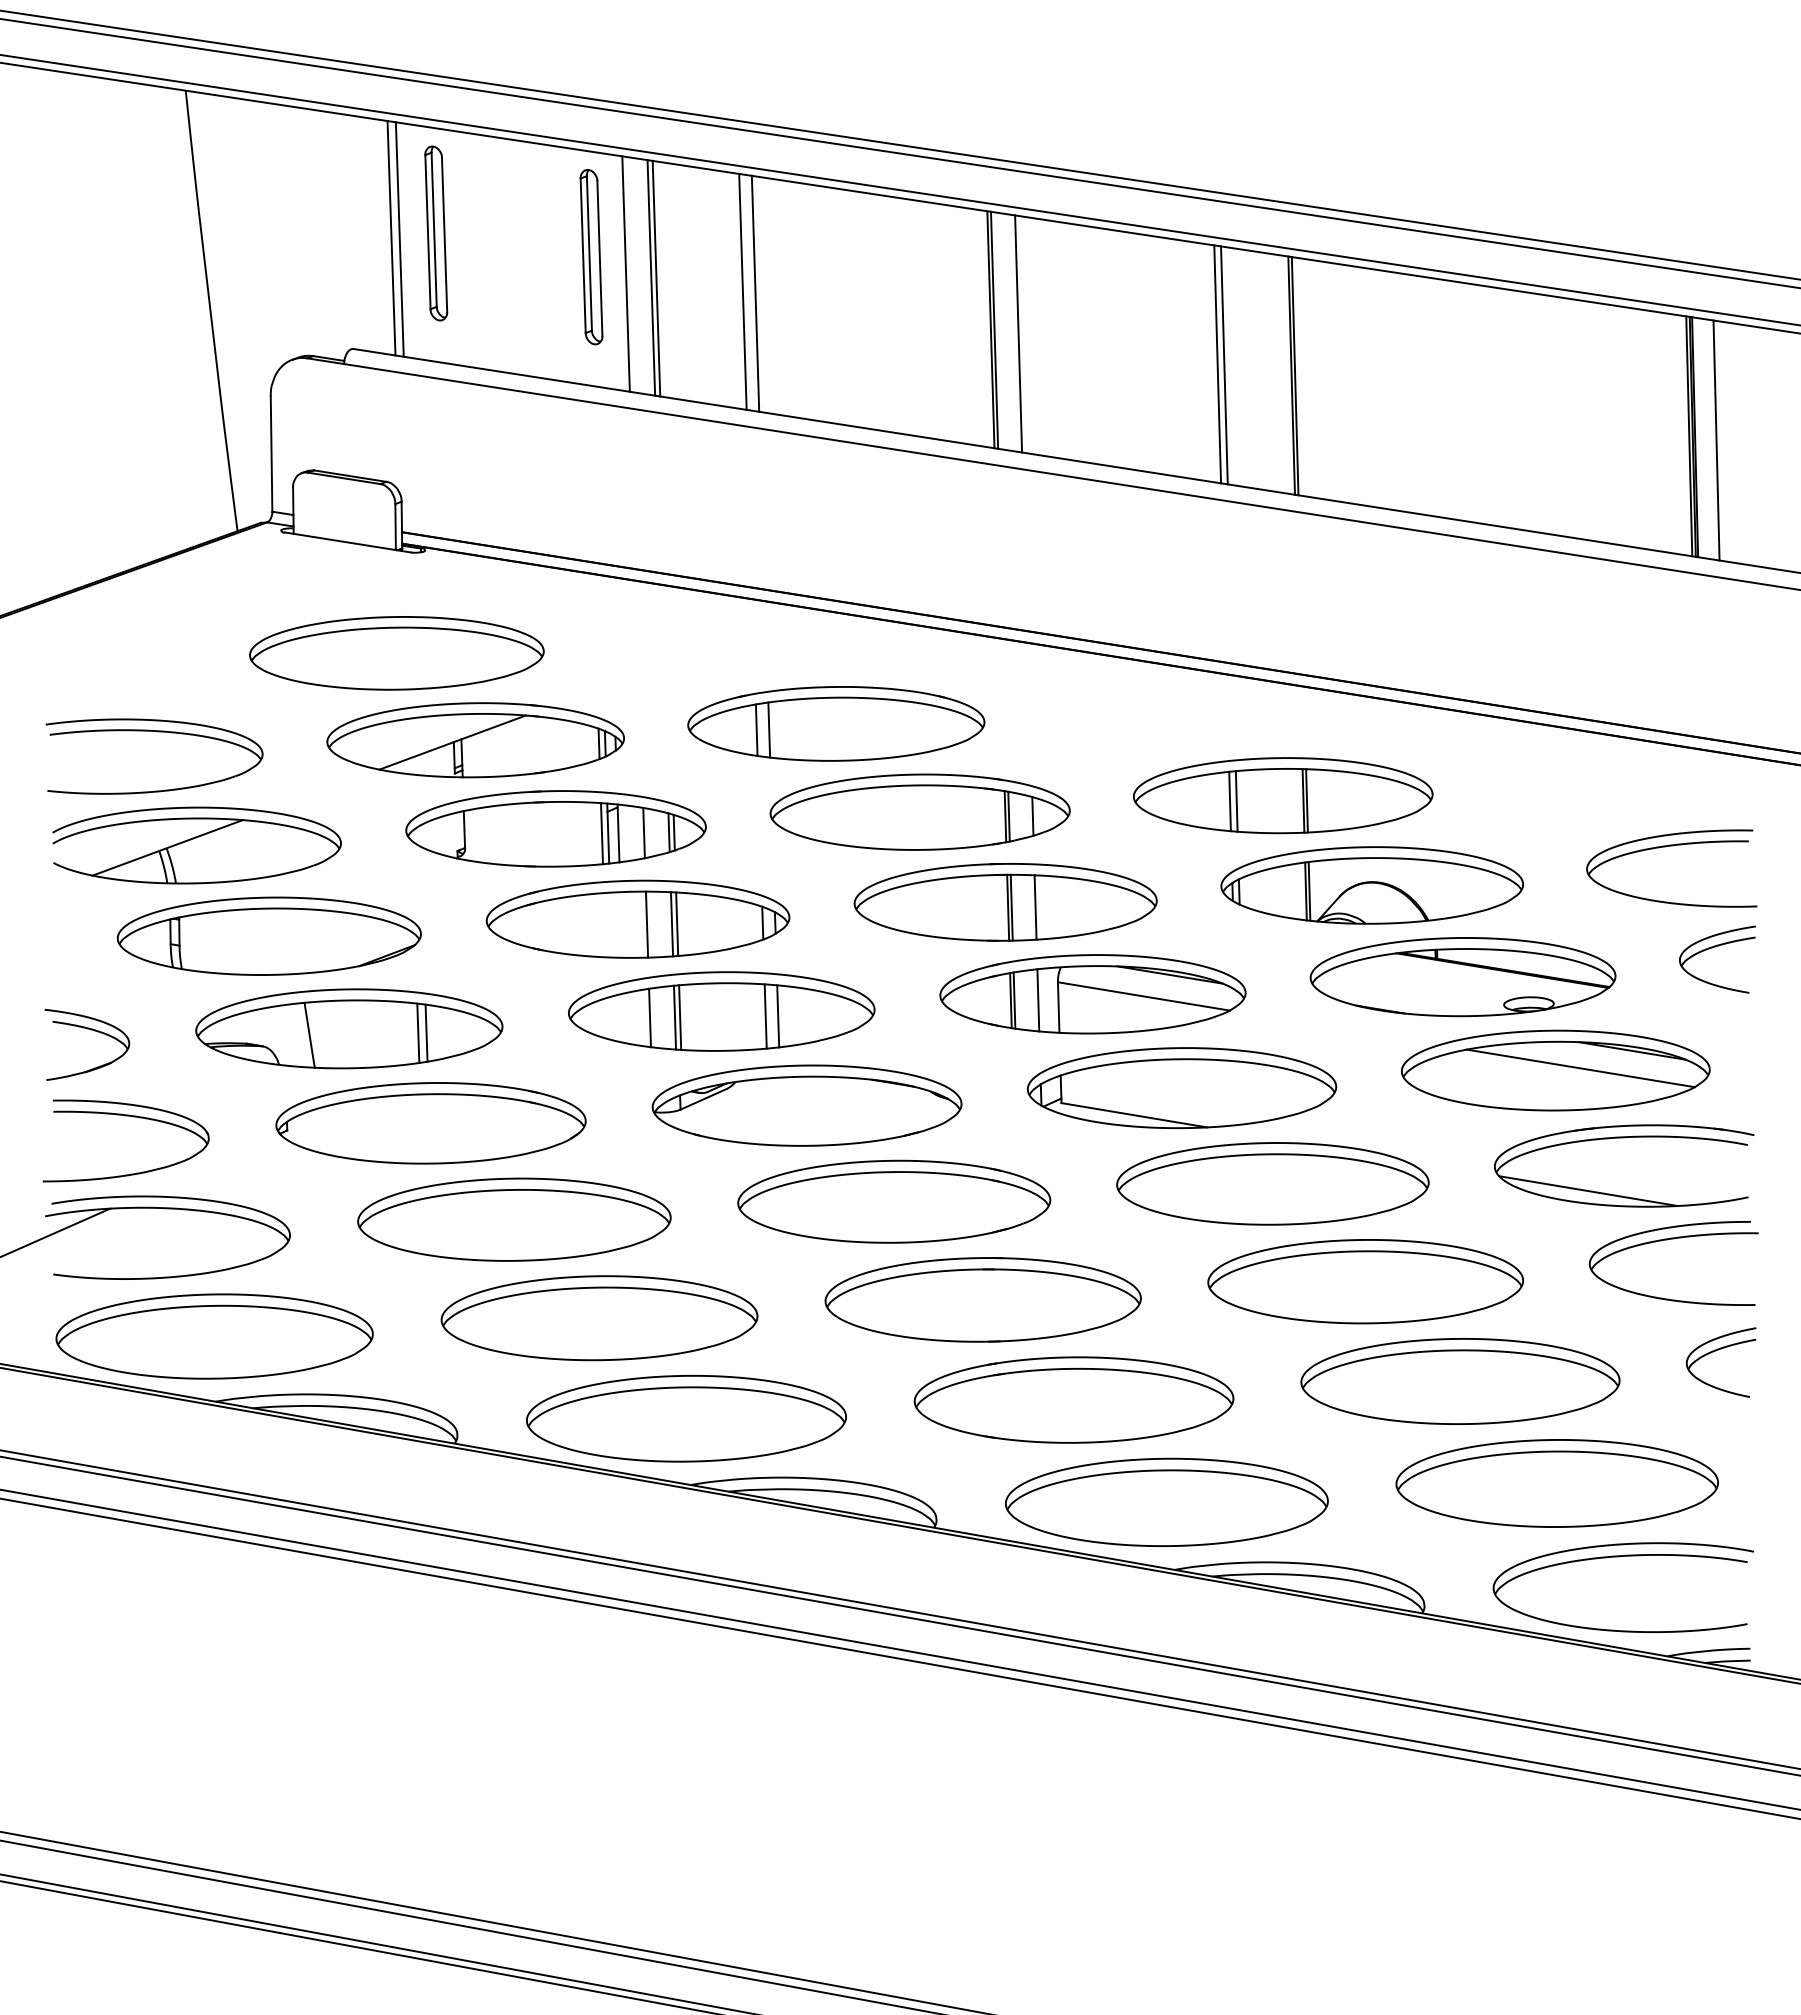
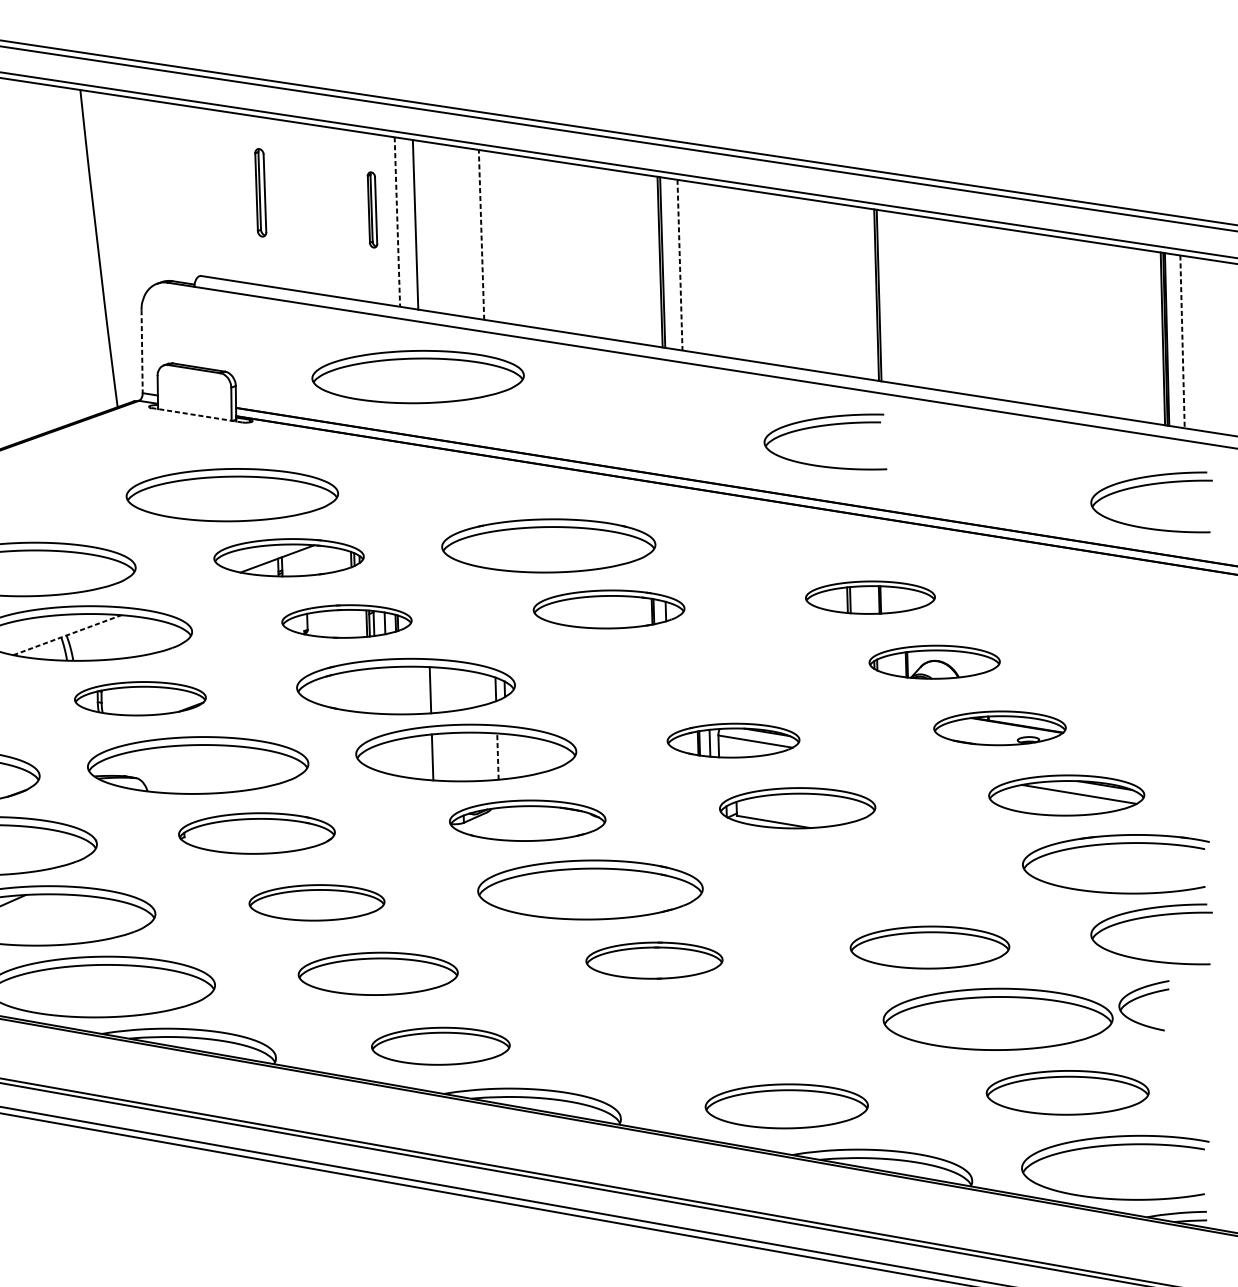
part: (436, 233) -> (260, 192), size x0.7
line: (391, 238) -> (228, 196), removed
line: (399, 239) -> (234, 197), removed
part: (591, 257) -> (372, 210), size x0.6
line: (626, 274) -> (397, 222), solid -> dashed
line: (656, 278) -> (419, 225), removed
line: (742, 291) -> (481, 234), solid -> dashed
line: (755, 293) -> (490, 236), removed
line: (1018, 333) -> (679, 264), solid -> dashed
line: (1217, 364) -> (823, 287), removed
line: (1224, 365) -> (828, 287), removed
line: (1716, 441) -> (1182, 342), solid -> dashed
line: (271, 454) -> (142, 351), solid -> dashed
part: (654, 489) -> (417, 377), added
line: (347, 542) -> (196, 415), solid -> dashed
part: (1667, 640) -> (1147, 485), added
line: (756, 729) -> (491, 549), removed
line: (769, 729) -> (500, 549), removed
part: (475, 740) -> (288, 557), size x0.7
part: (1282, 795) -> (870, 597), size x0.6
part: (919, 811) -> (608, 609), size x0.7
part: (555, 828) -> (346, 621), size x0.6
line: (168, 847) -> (67, 634), solid -> dashed
part: (1665, 847) -> (821, 426), moved
part: (1372, 885) -> (934, 662), size x0.6
part: (1005, 902) -> (670, 674), removed
line: (646, 924) -> (412, 690), removed
line: (677, 924) -> (434, 690), removed
part: (268, 935) -> (139, 698), size x0.6
part: (1712, 948) -> (1179, 707), removed
part: (1462, 977) -> (999, 728), size x0.6
part: (1092, 994) -> (733, 740), size x0.6
line: (765, 1016) -> (497, 756), solid -> dashed
line: (778, 1016) -> (507, 756), removed
line: (649, 1017) -> (414, 757), removed
line: (680, 1017) -> (436, 757), removed
line: (418, 1032) -> (247, 768), removed
line: (426, 1032) -> (253, 768), removed
line: (309, 1034) -> (169, 769), removed
part: (1555, 1070) -> (1066, 795), size x0.7
part: (1181, 1088) -> (797, 808), size x0.7
part: (806, 1105) -> (527, 820), size x0.7
part: (430, 1123) -> (256, 833), size x0.7
part: (1272, 1183) -> (862, 876), removed
line: (1588, 1191) -> (1090, 882), removed
part: (514, 1219) -> (317, 902), size x0.6
part: (1365, 1281) -> (929, 947), size x0.7
part: (982, 1299) -> (654, 960), size x0.6
part: (599, 1318) -> (378, 974), size x0.7
part: (1716, 1351) -> (1140, 997), moved
part: (1073, 1399) -> (719, 1032), removed
part: (686, 1418) -> (440, 1046), size x0.6
part: (1556, 1483) -> (1067, 1092), size x0.7
part: (1166, 1501) -> (786, 1105), size x0.7

